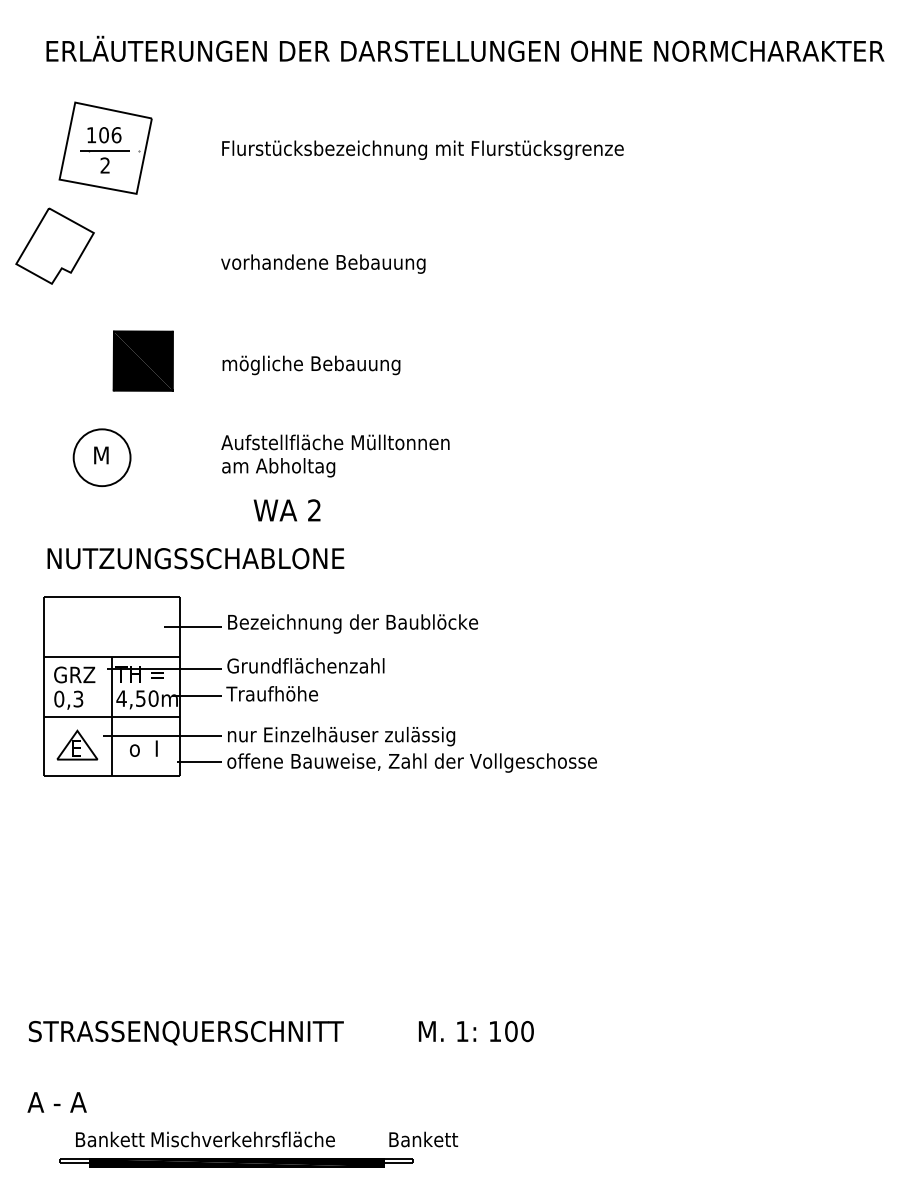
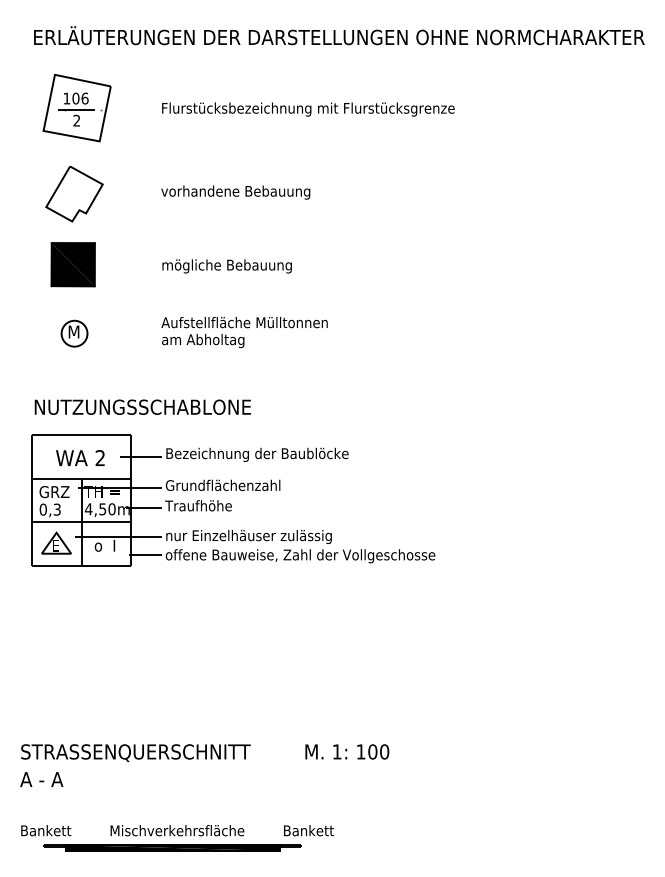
part: (54, 245) -> (74, 193), moved
part: (142, 360) -> (72, 264), moved
circle: (101, 457) -> (74, 333), size x0.62
text: (286, 510) -> (79, 458), moved
text: (56, 1102) -> (41, 779), moved
text: (110, 1139) -> (46, 830), moved

